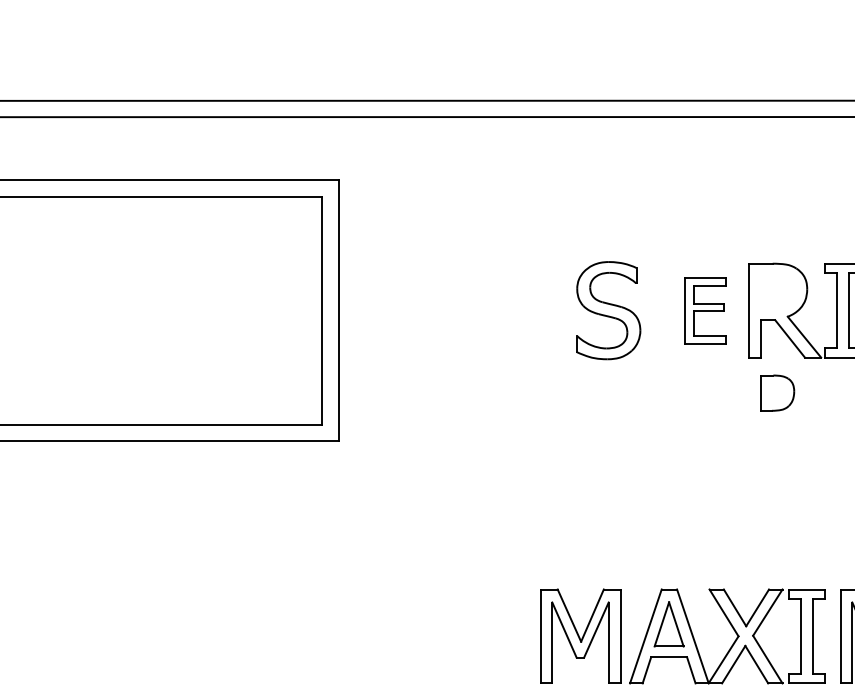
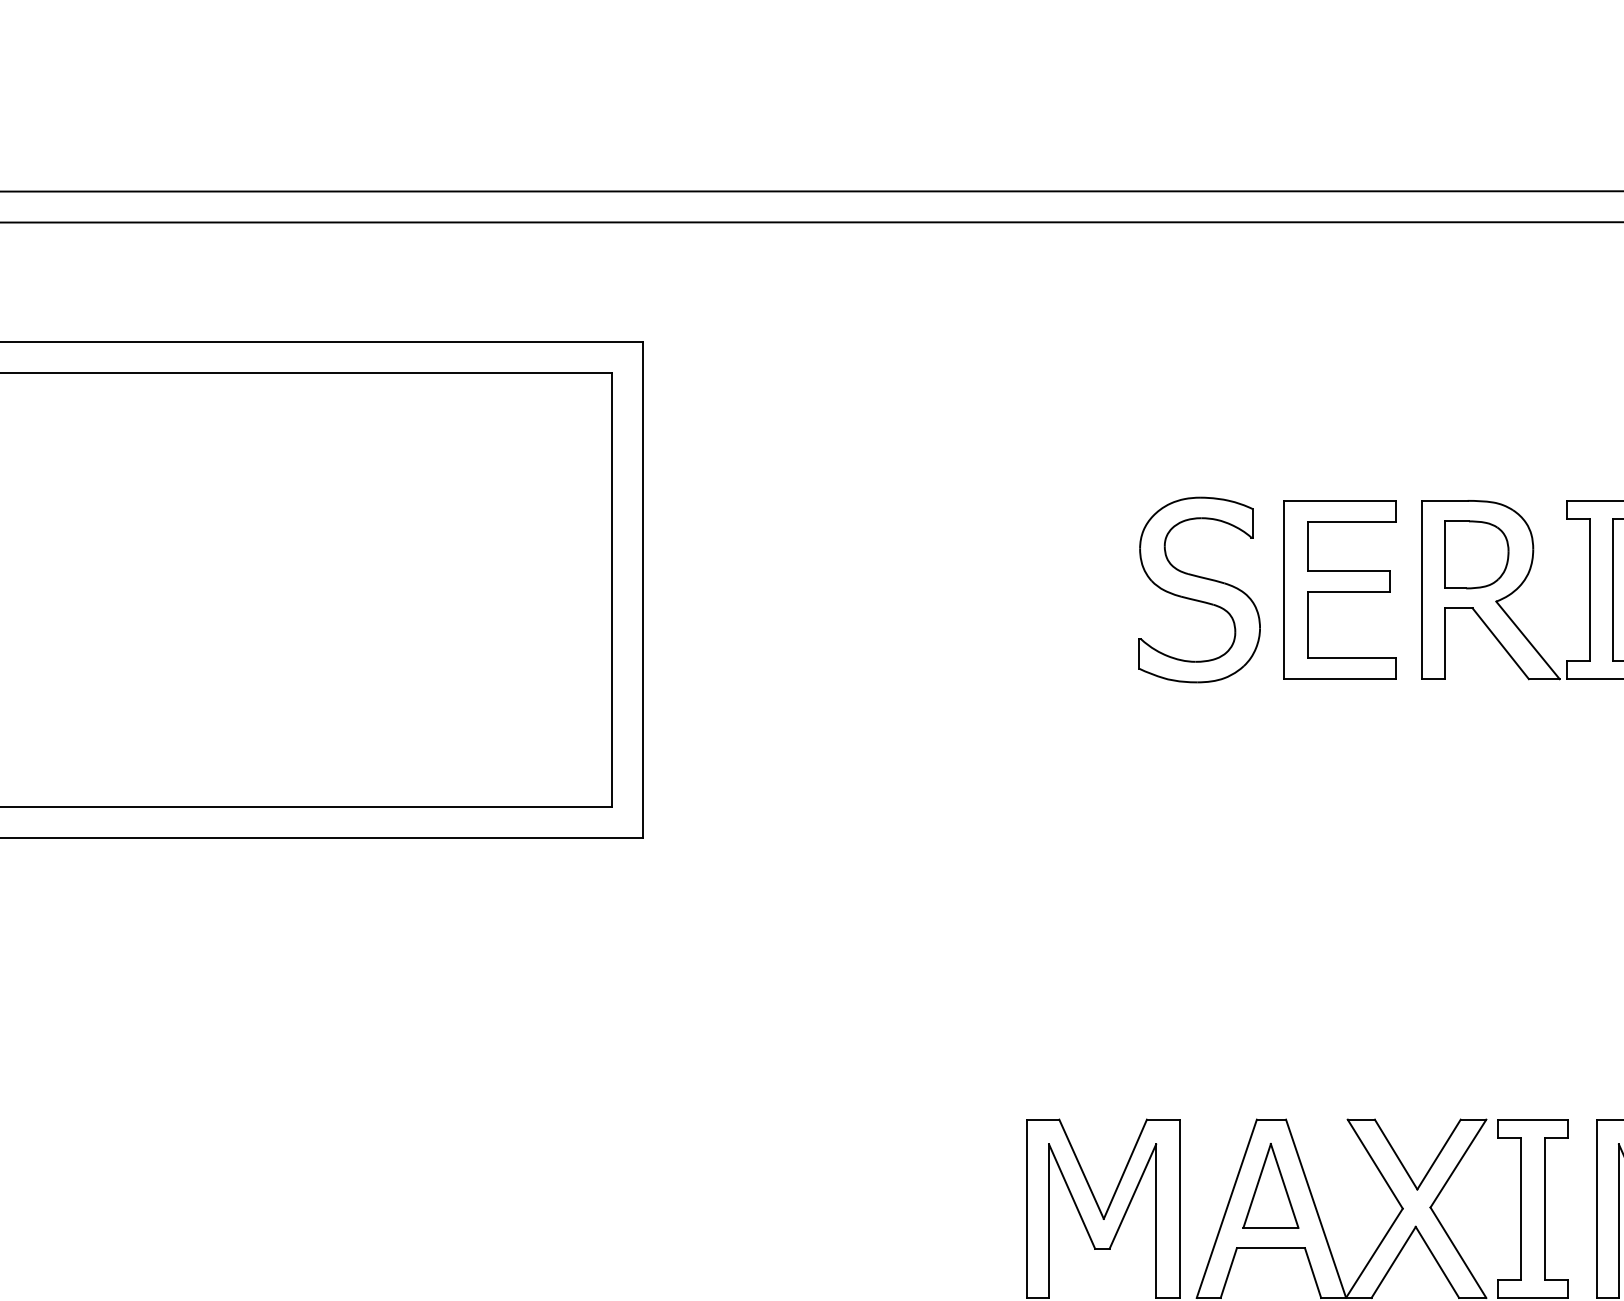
part: (608, 310) -> (1199, 589), moved
part: (705, 310) -> (1340, 589), size x1.43
part: (777, 392) -> (1476, 553), moved

